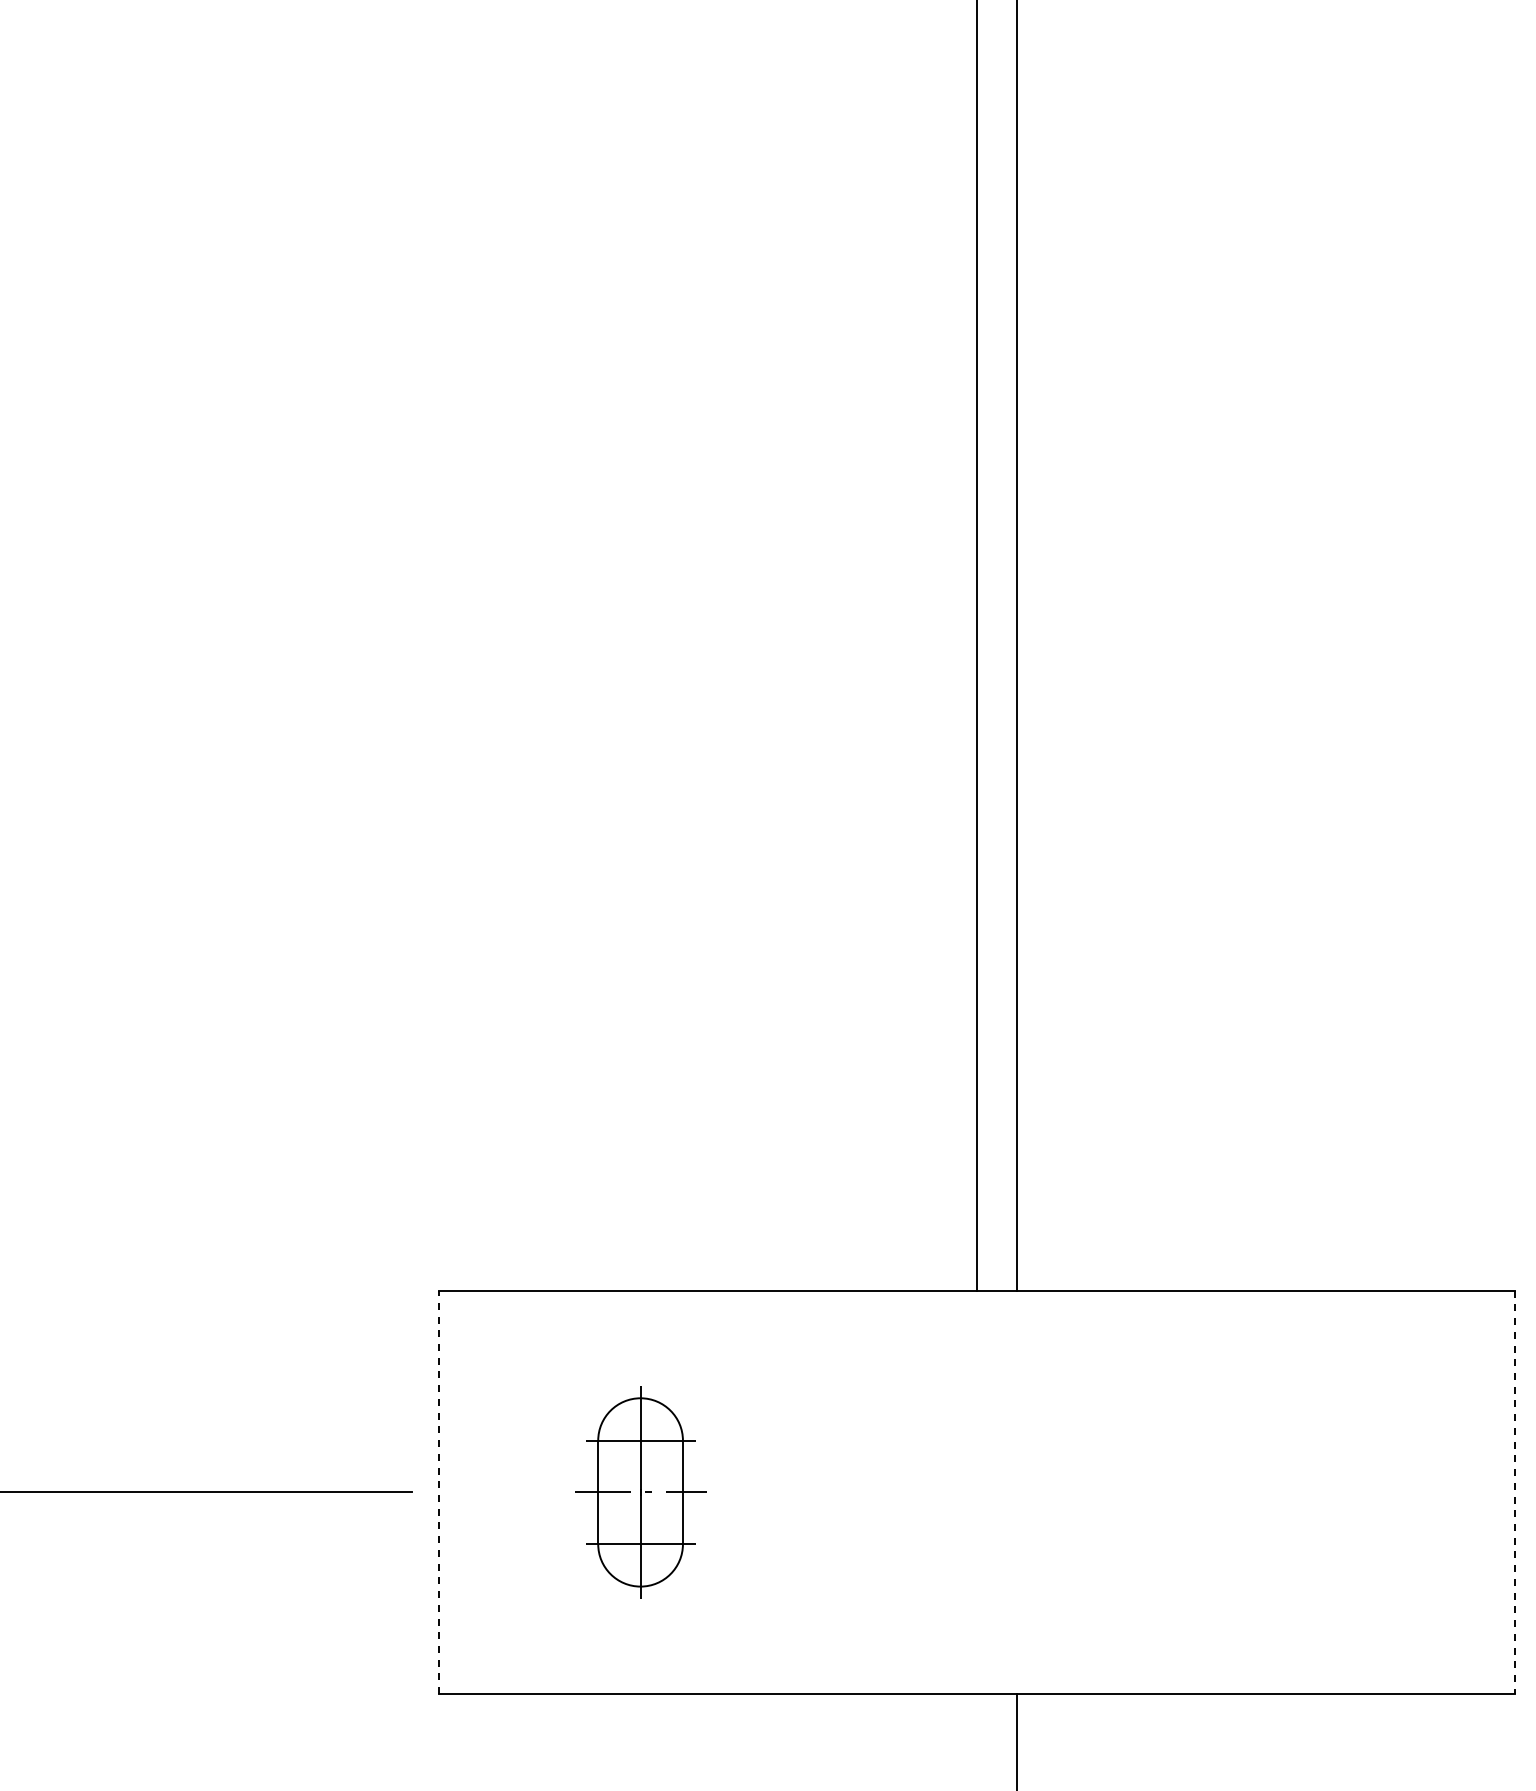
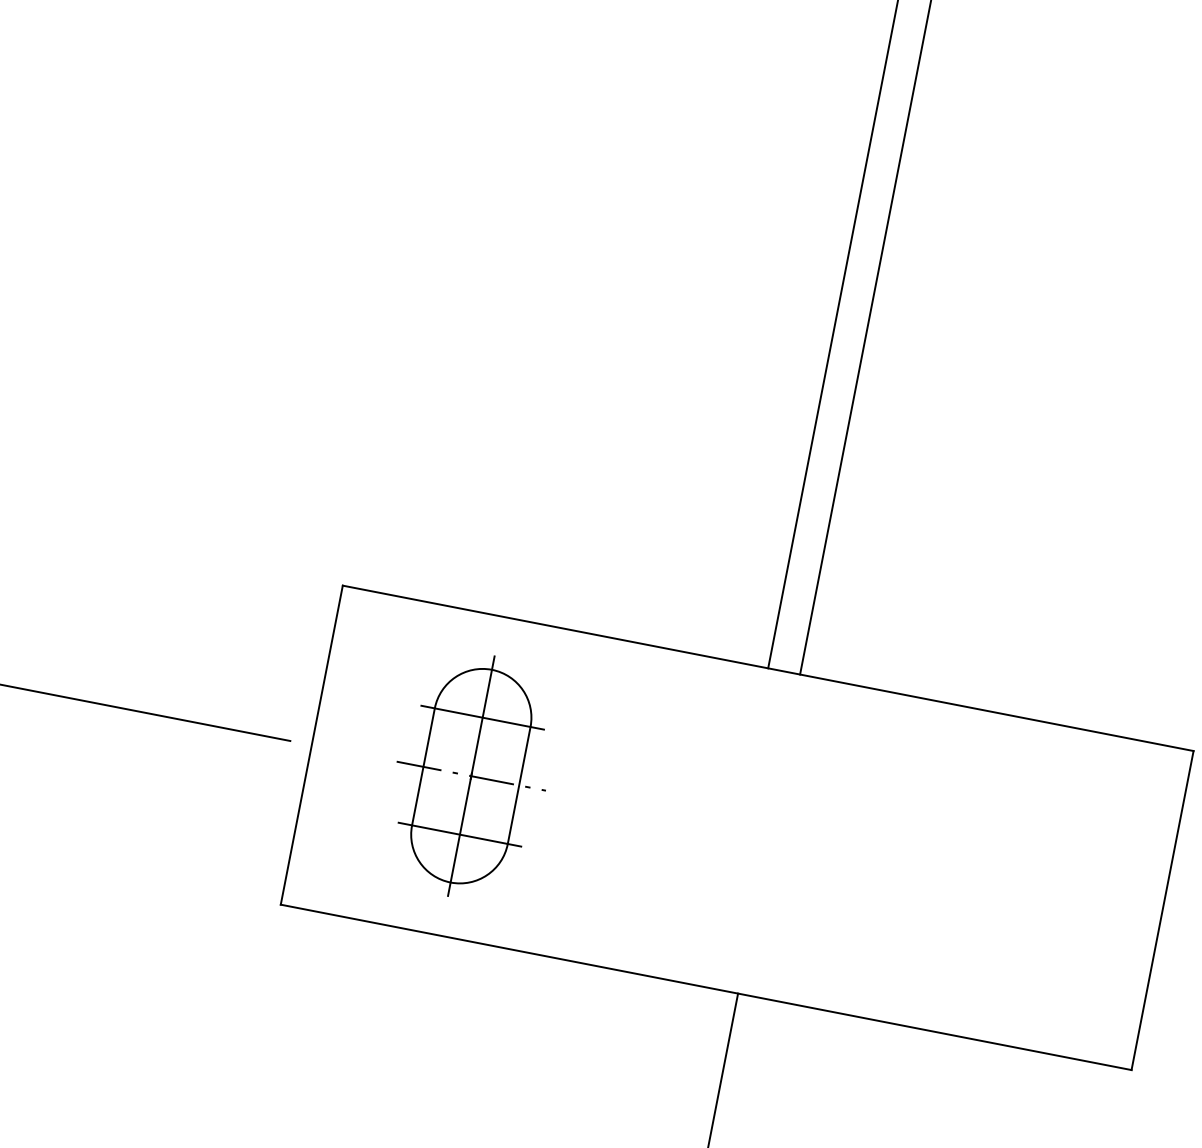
line: (438, 1492) -> (311, 745), dashed -> solid
part: (640, 1492) -> (471, 776), size x1.43
line: (1514, 1492) -> (1162, 910), dashed -> solid

